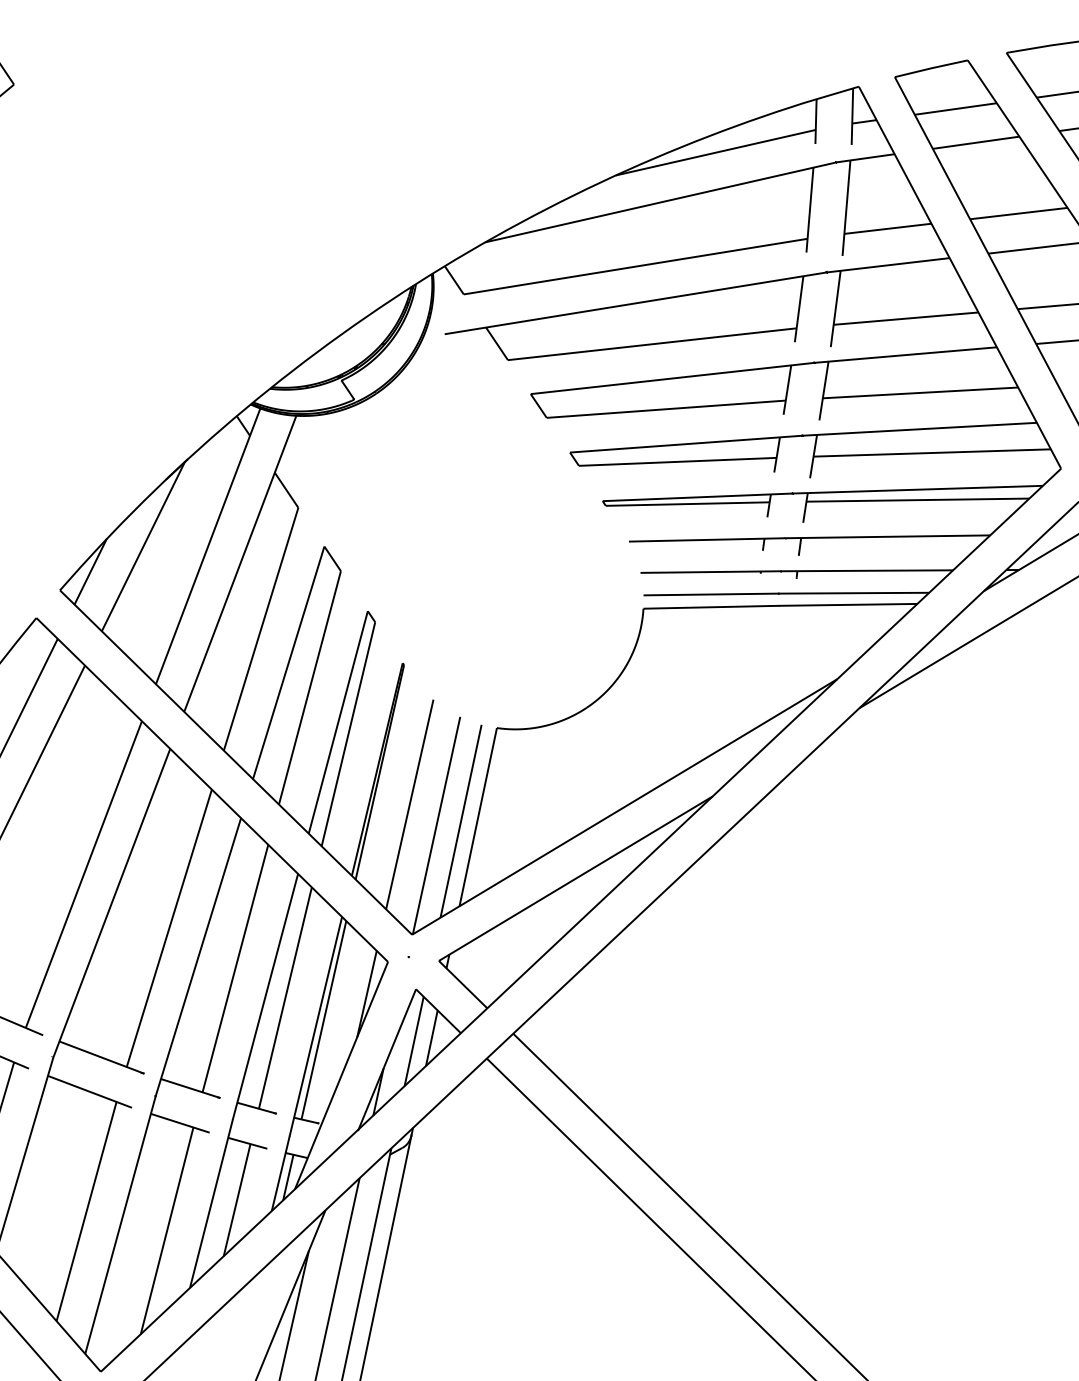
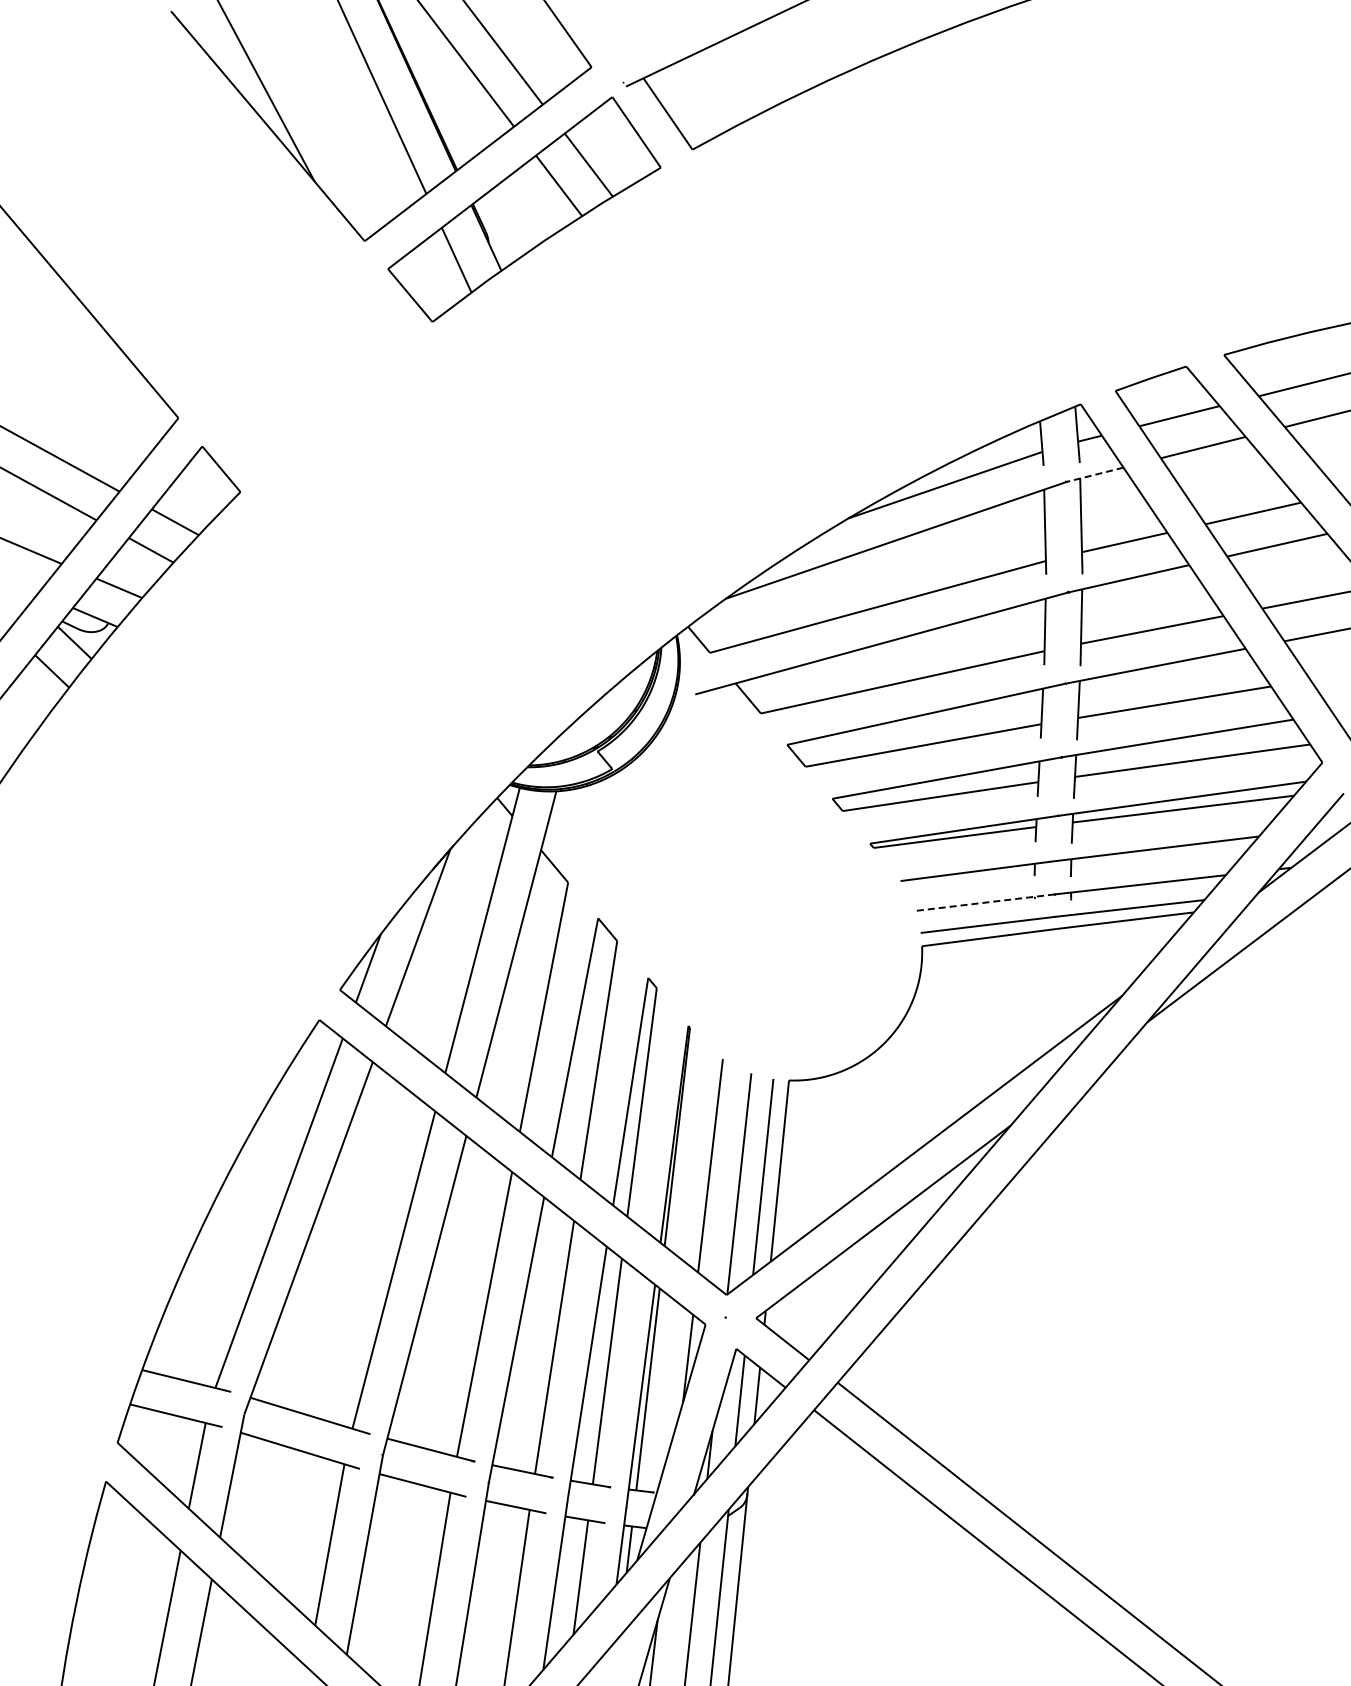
line: (865, 157) -> (1094, 474), solid -> dashed
line: (710, 571) -> (984, 902), solid -> dashed

